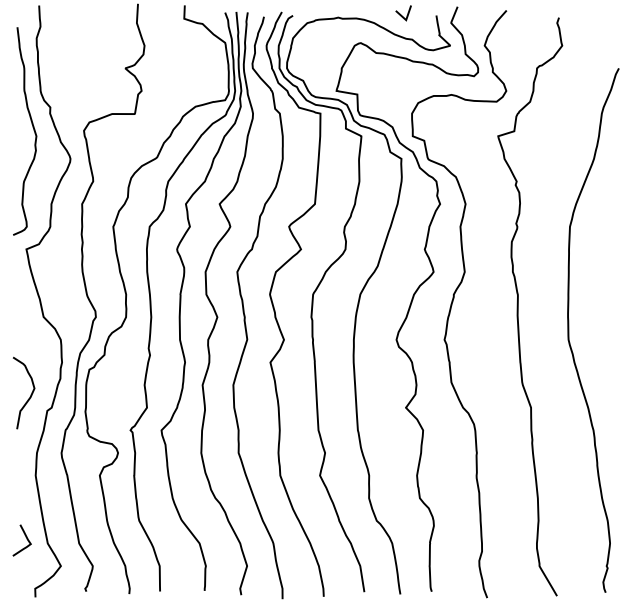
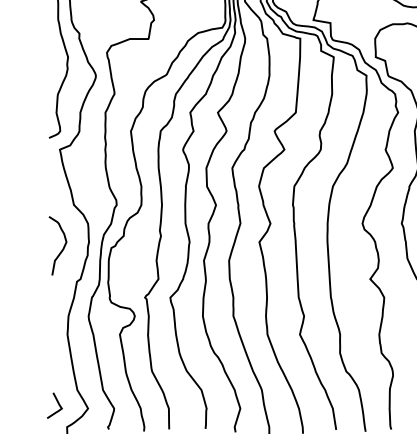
curve: (30, 394) -> (63, 247), moved
curve: (25, 537) -> (57, 403), moved

